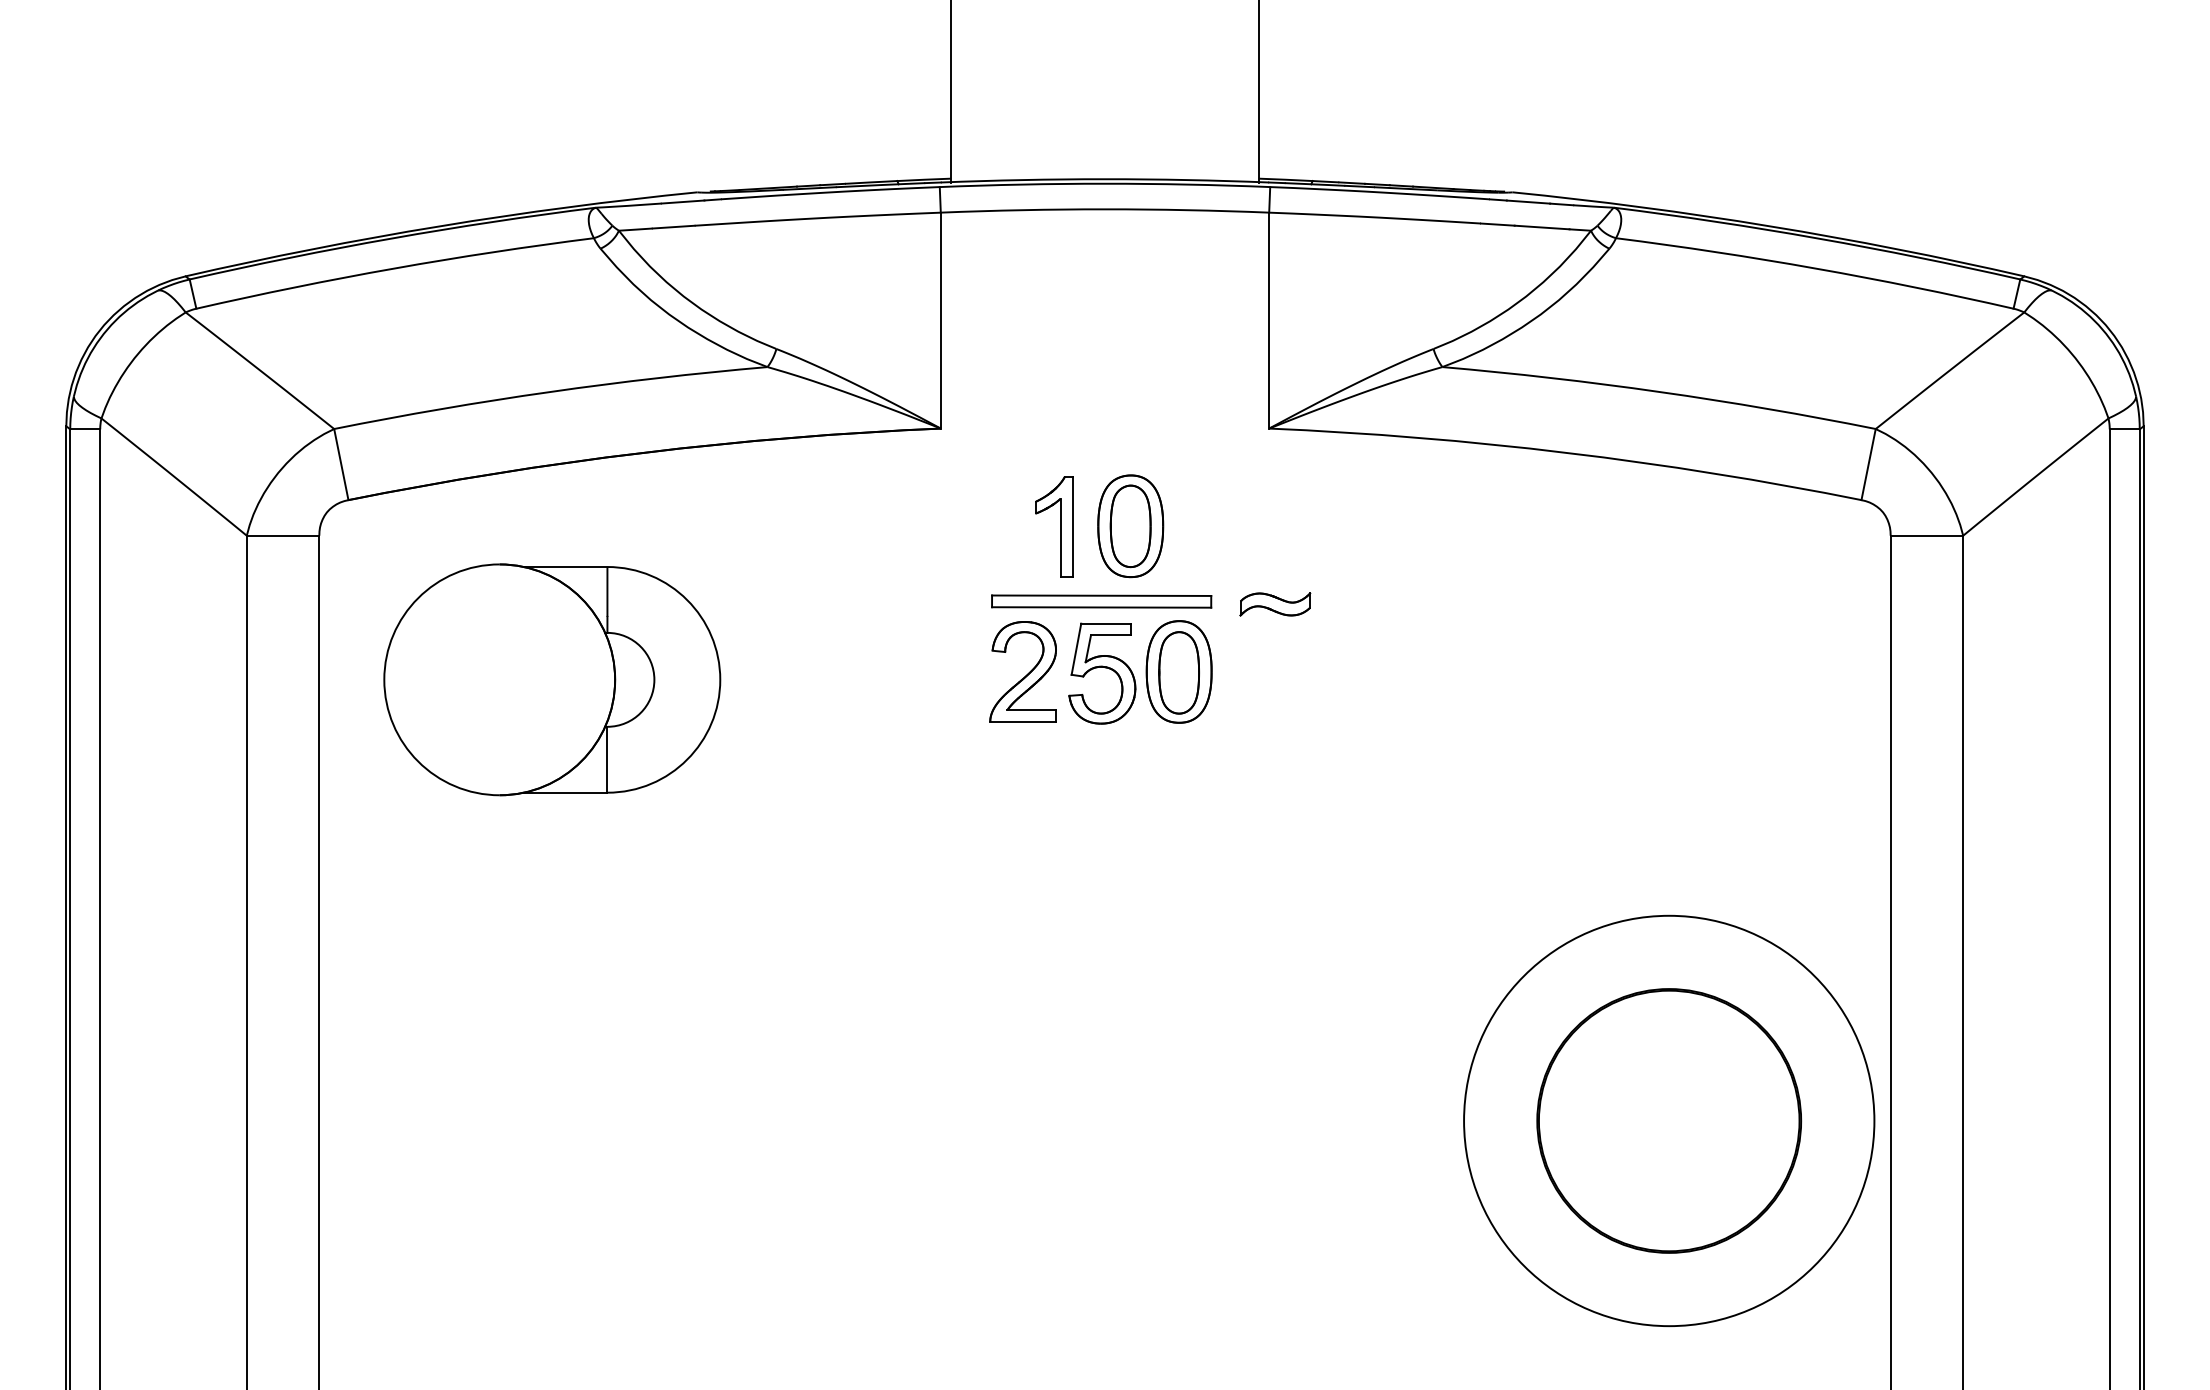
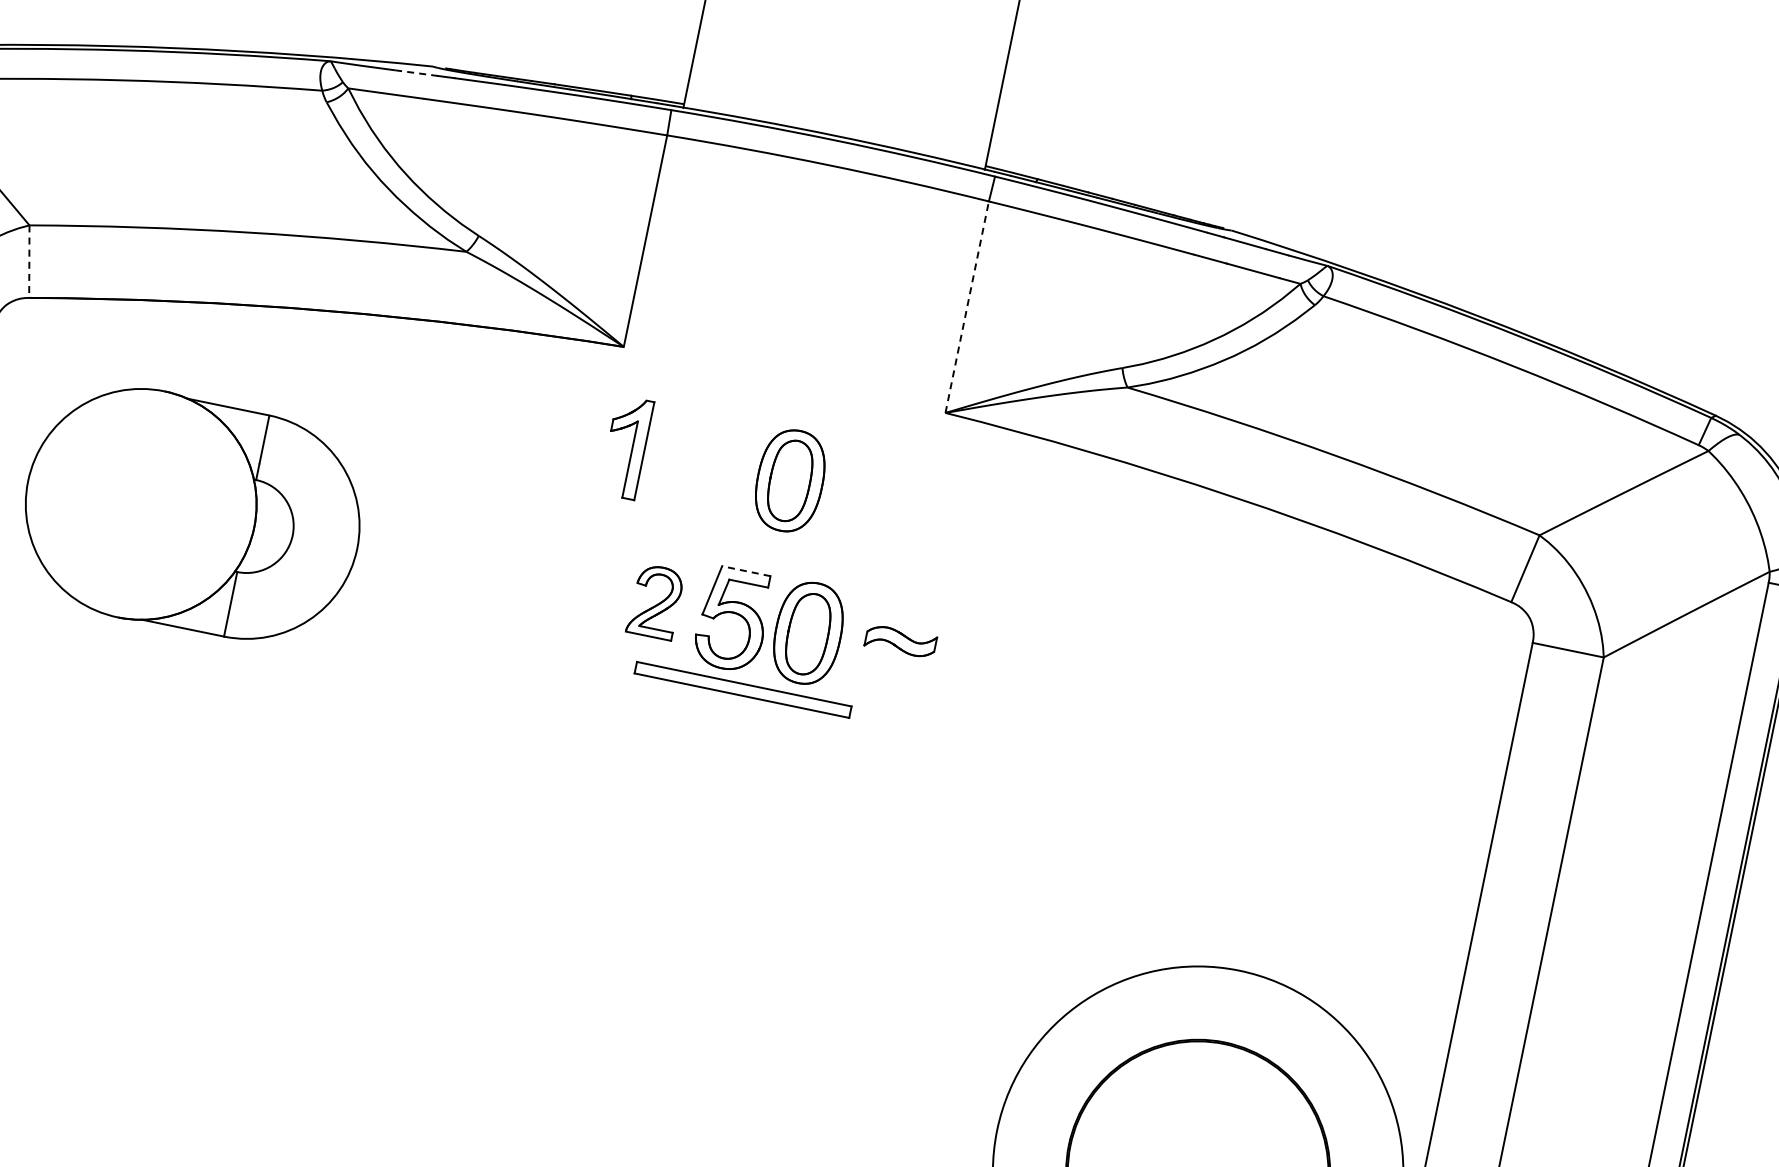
line: (682, 202) -> (416, 73), solid -> dashed
line: (1269, 320) -> (967, 307), solid -> dashed
line: (341, 465) -> (29, 262), solid -> dashed
part: (1054, 526) -> (626, 447), moved
part: (1101, 601) -> (742, 689), moved
part: (1275, 604) -> (900, 641), moved
line: (1105, 623) -> (745, 570), solid -> dashed
part: (1022, 671) -> (654, 601), size x0.7

